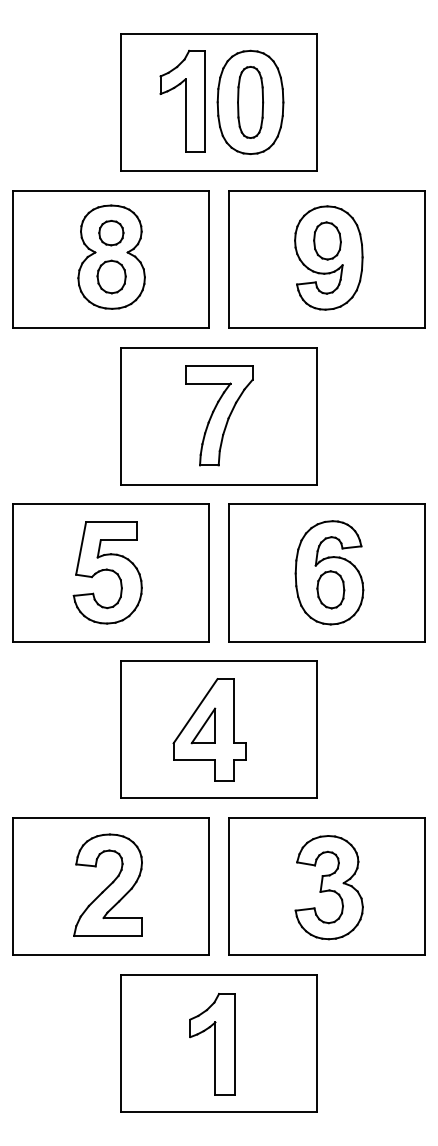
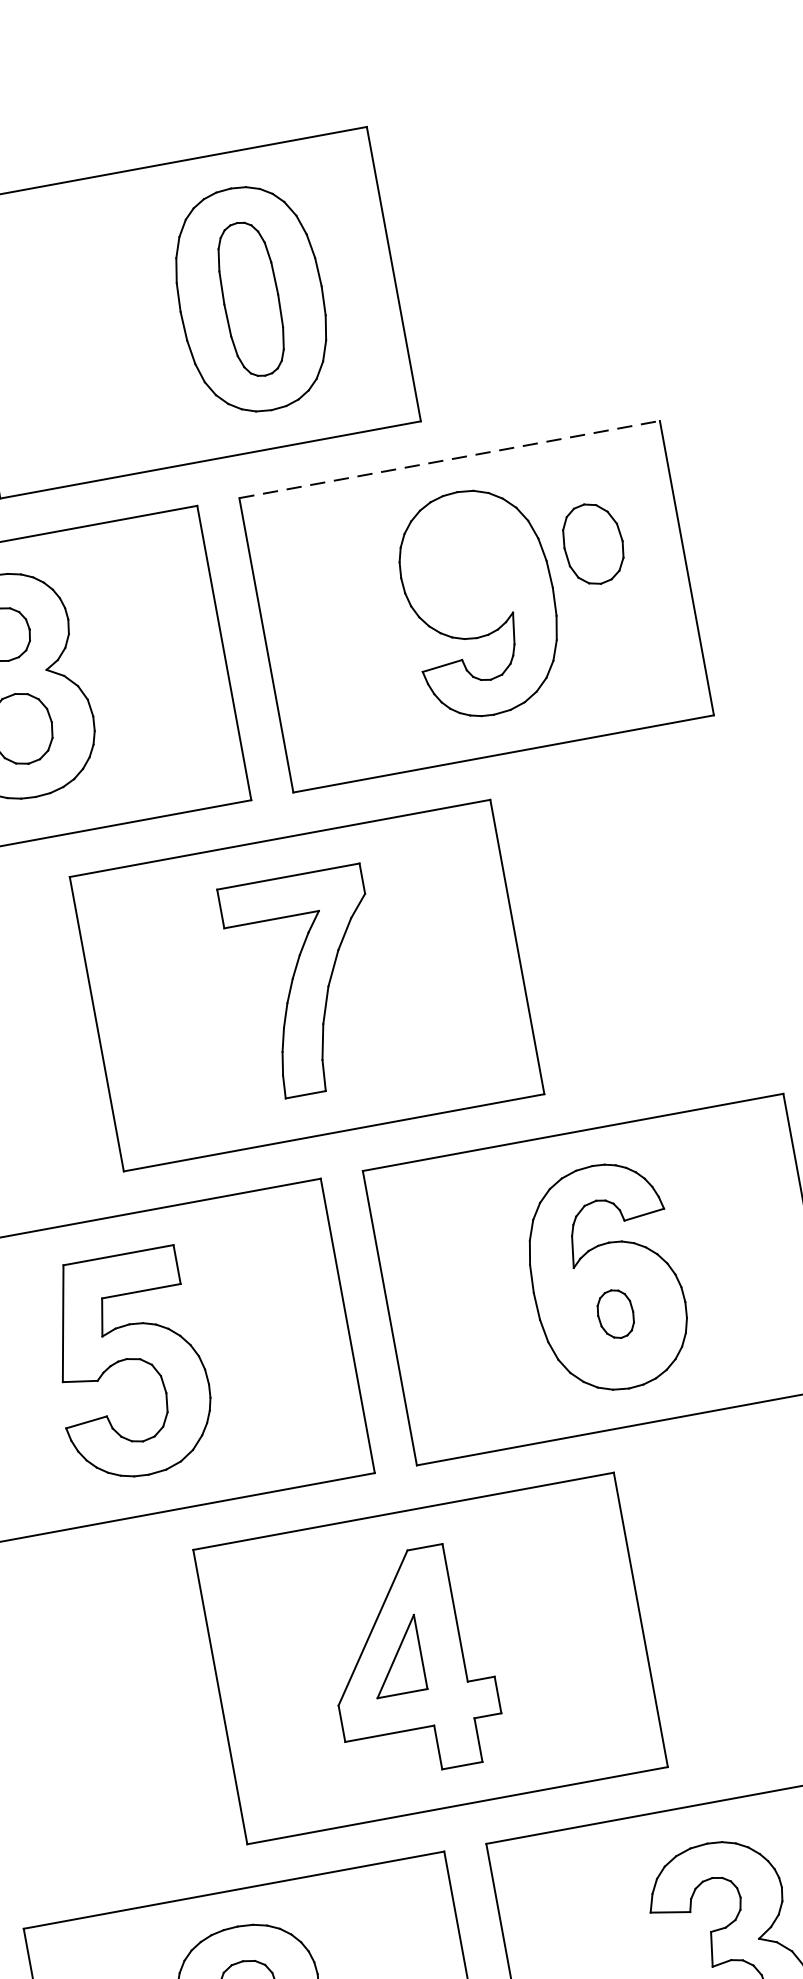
part: (182, 100) -> (104, 321), removed
line: (326, 191) -> (449, 460), solid -> dashed
part: (327, 240) -> (593, 542), moved
part: (330, 589) -> (614, 1313), size x0.6

